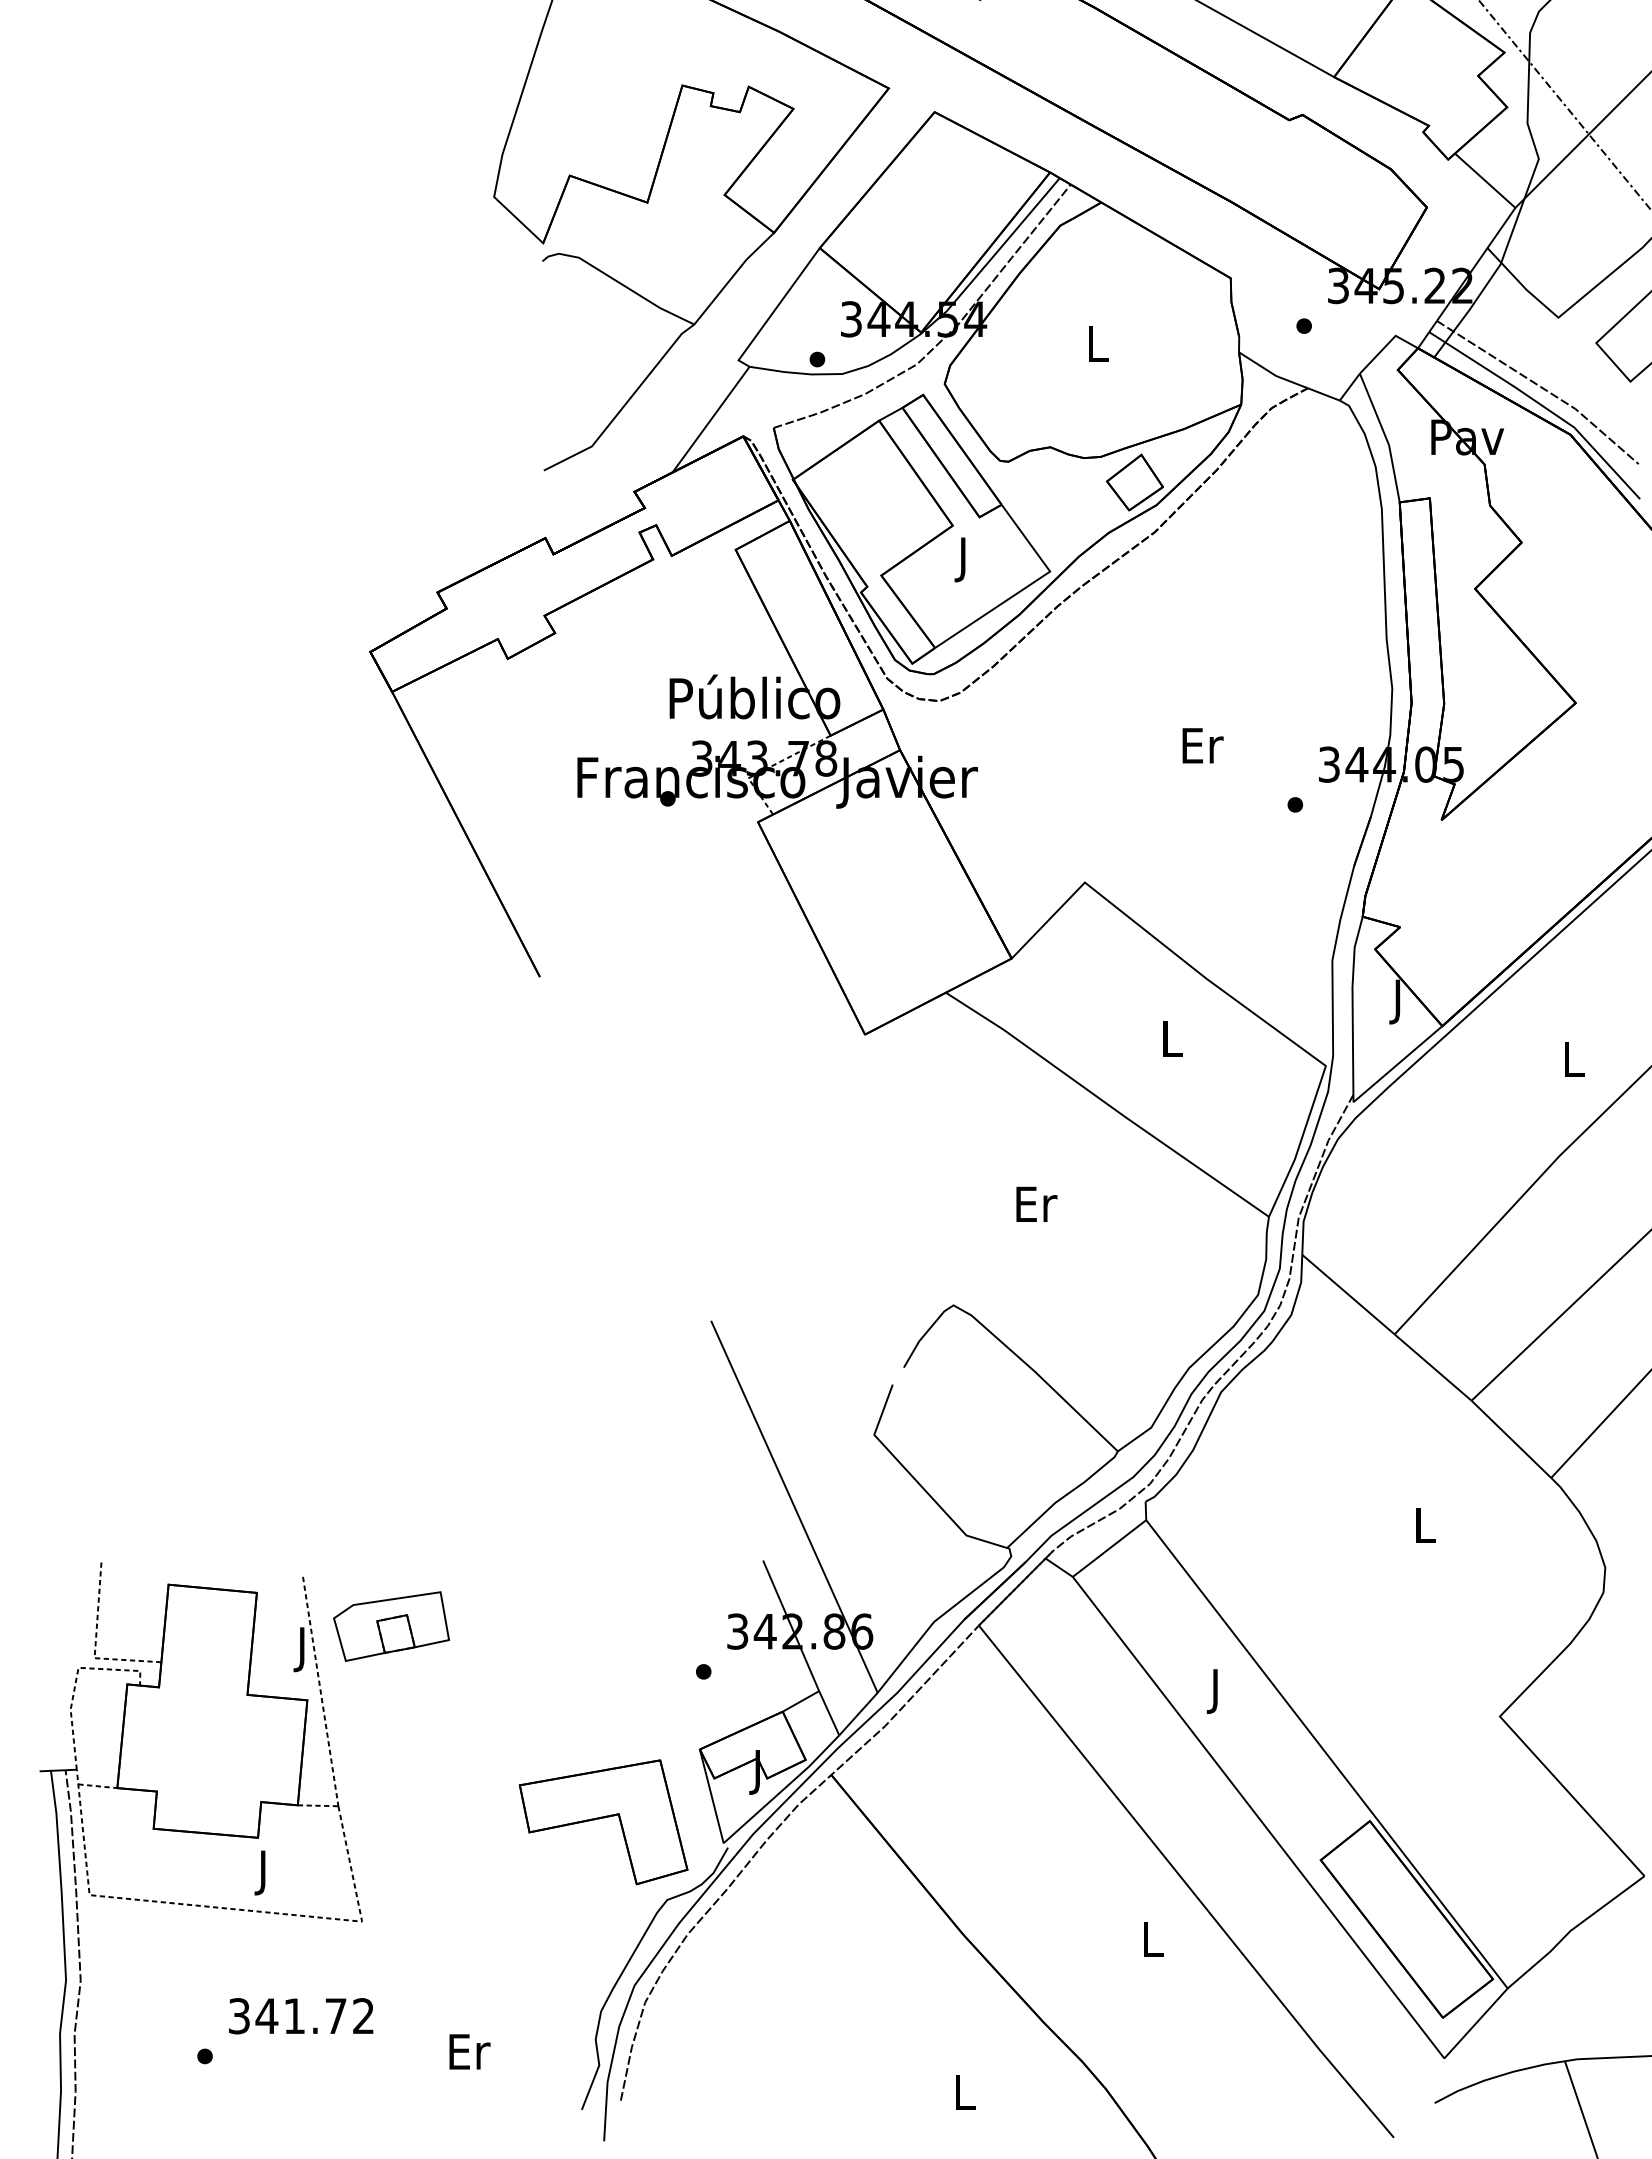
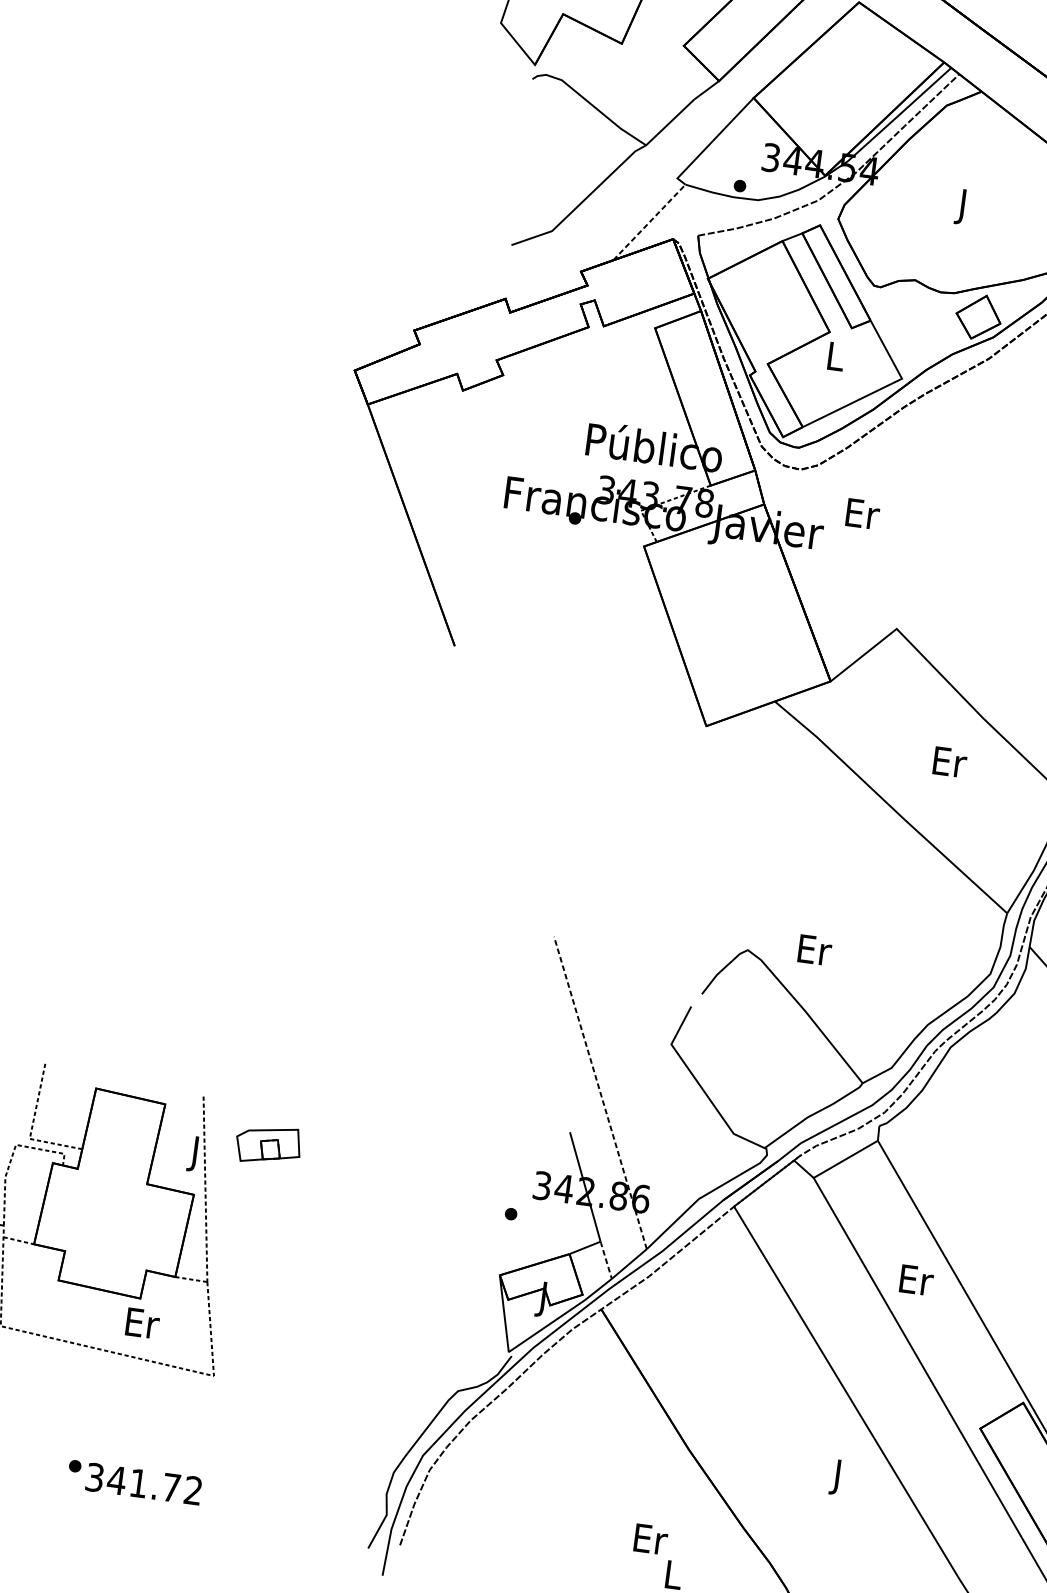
text: (1098, 348) -> (963, 207), L -> J
line: (711, 419) -> (649, 222), solid -> dashed
text: (964, 559) -> (835, 360), J -> L
text: (1202, 745) -> (862, 513), moved
text: (1172, 1038) -> (949, 761), L -> Er
text: (1036, 1203) -> (814, 949), moved
line: (794, 1506) -> (600, 1092), solid -> dashed
part: (391, 1626) -> (268, 1145), size x0.7
text: (1217, 1691) -> (916, 1284), J -> Er
line: (829, 1712) -> (606, 1259), solid -> dashed
part: (603, 1822) -> (415, 1322), removed
text: (264, 1872) -> (141, 1326), J -> Er
text: (1153, 1943) -> (838, 1477), L -> J
text: (301, 2016) -> (144, 1484), moved
text: (469, 2051) -> (650, 1539), moved

